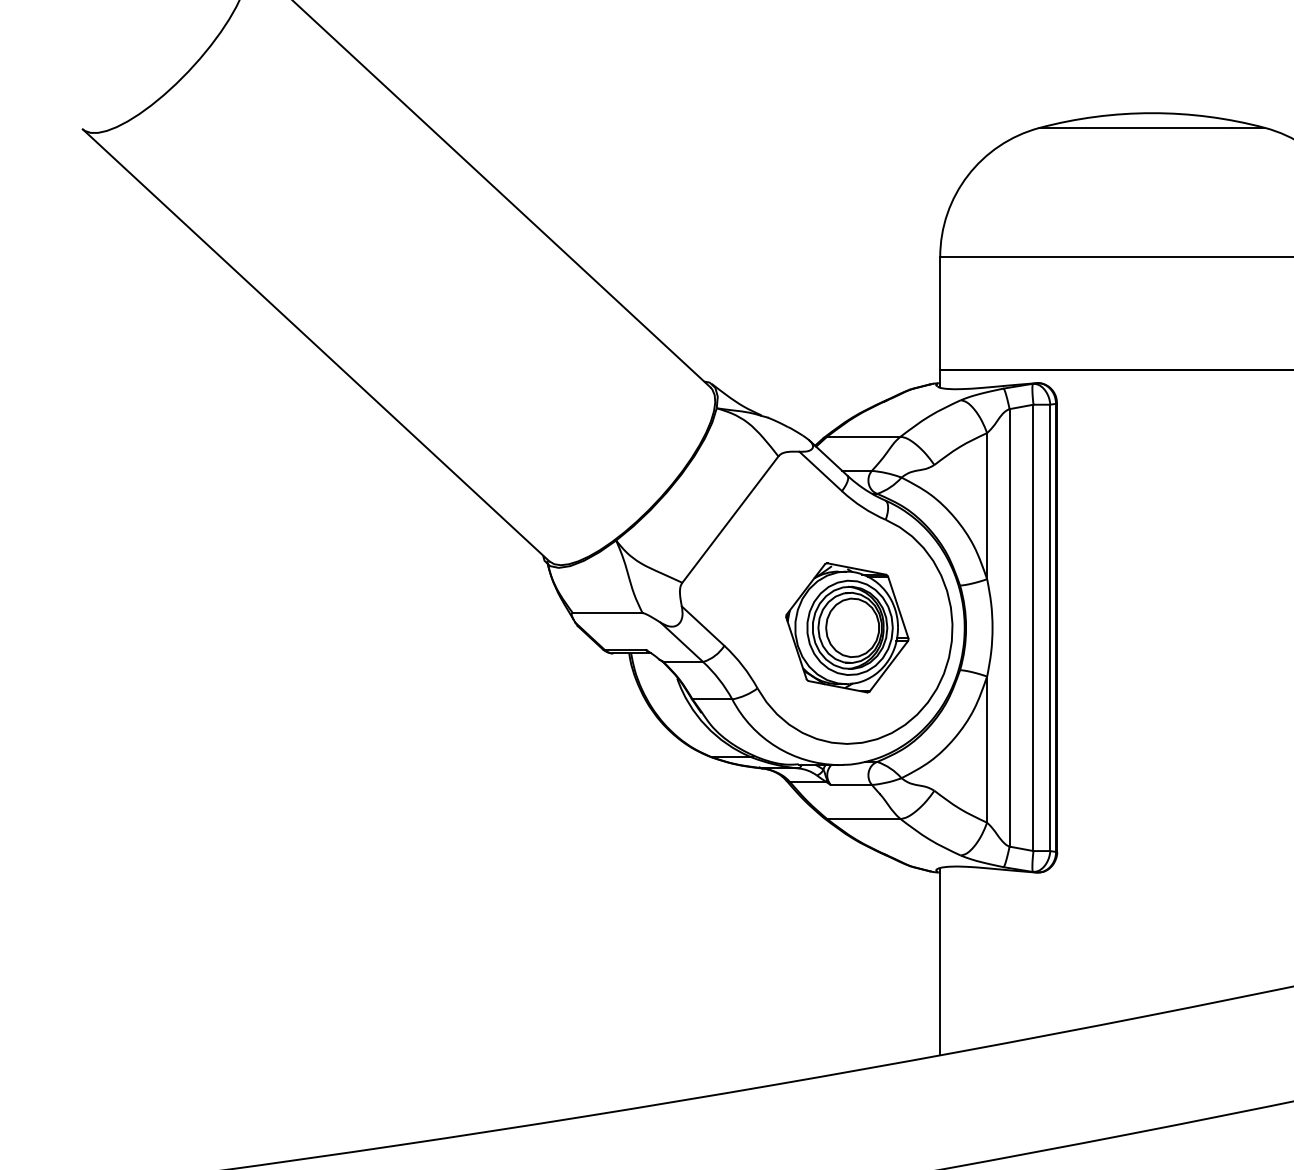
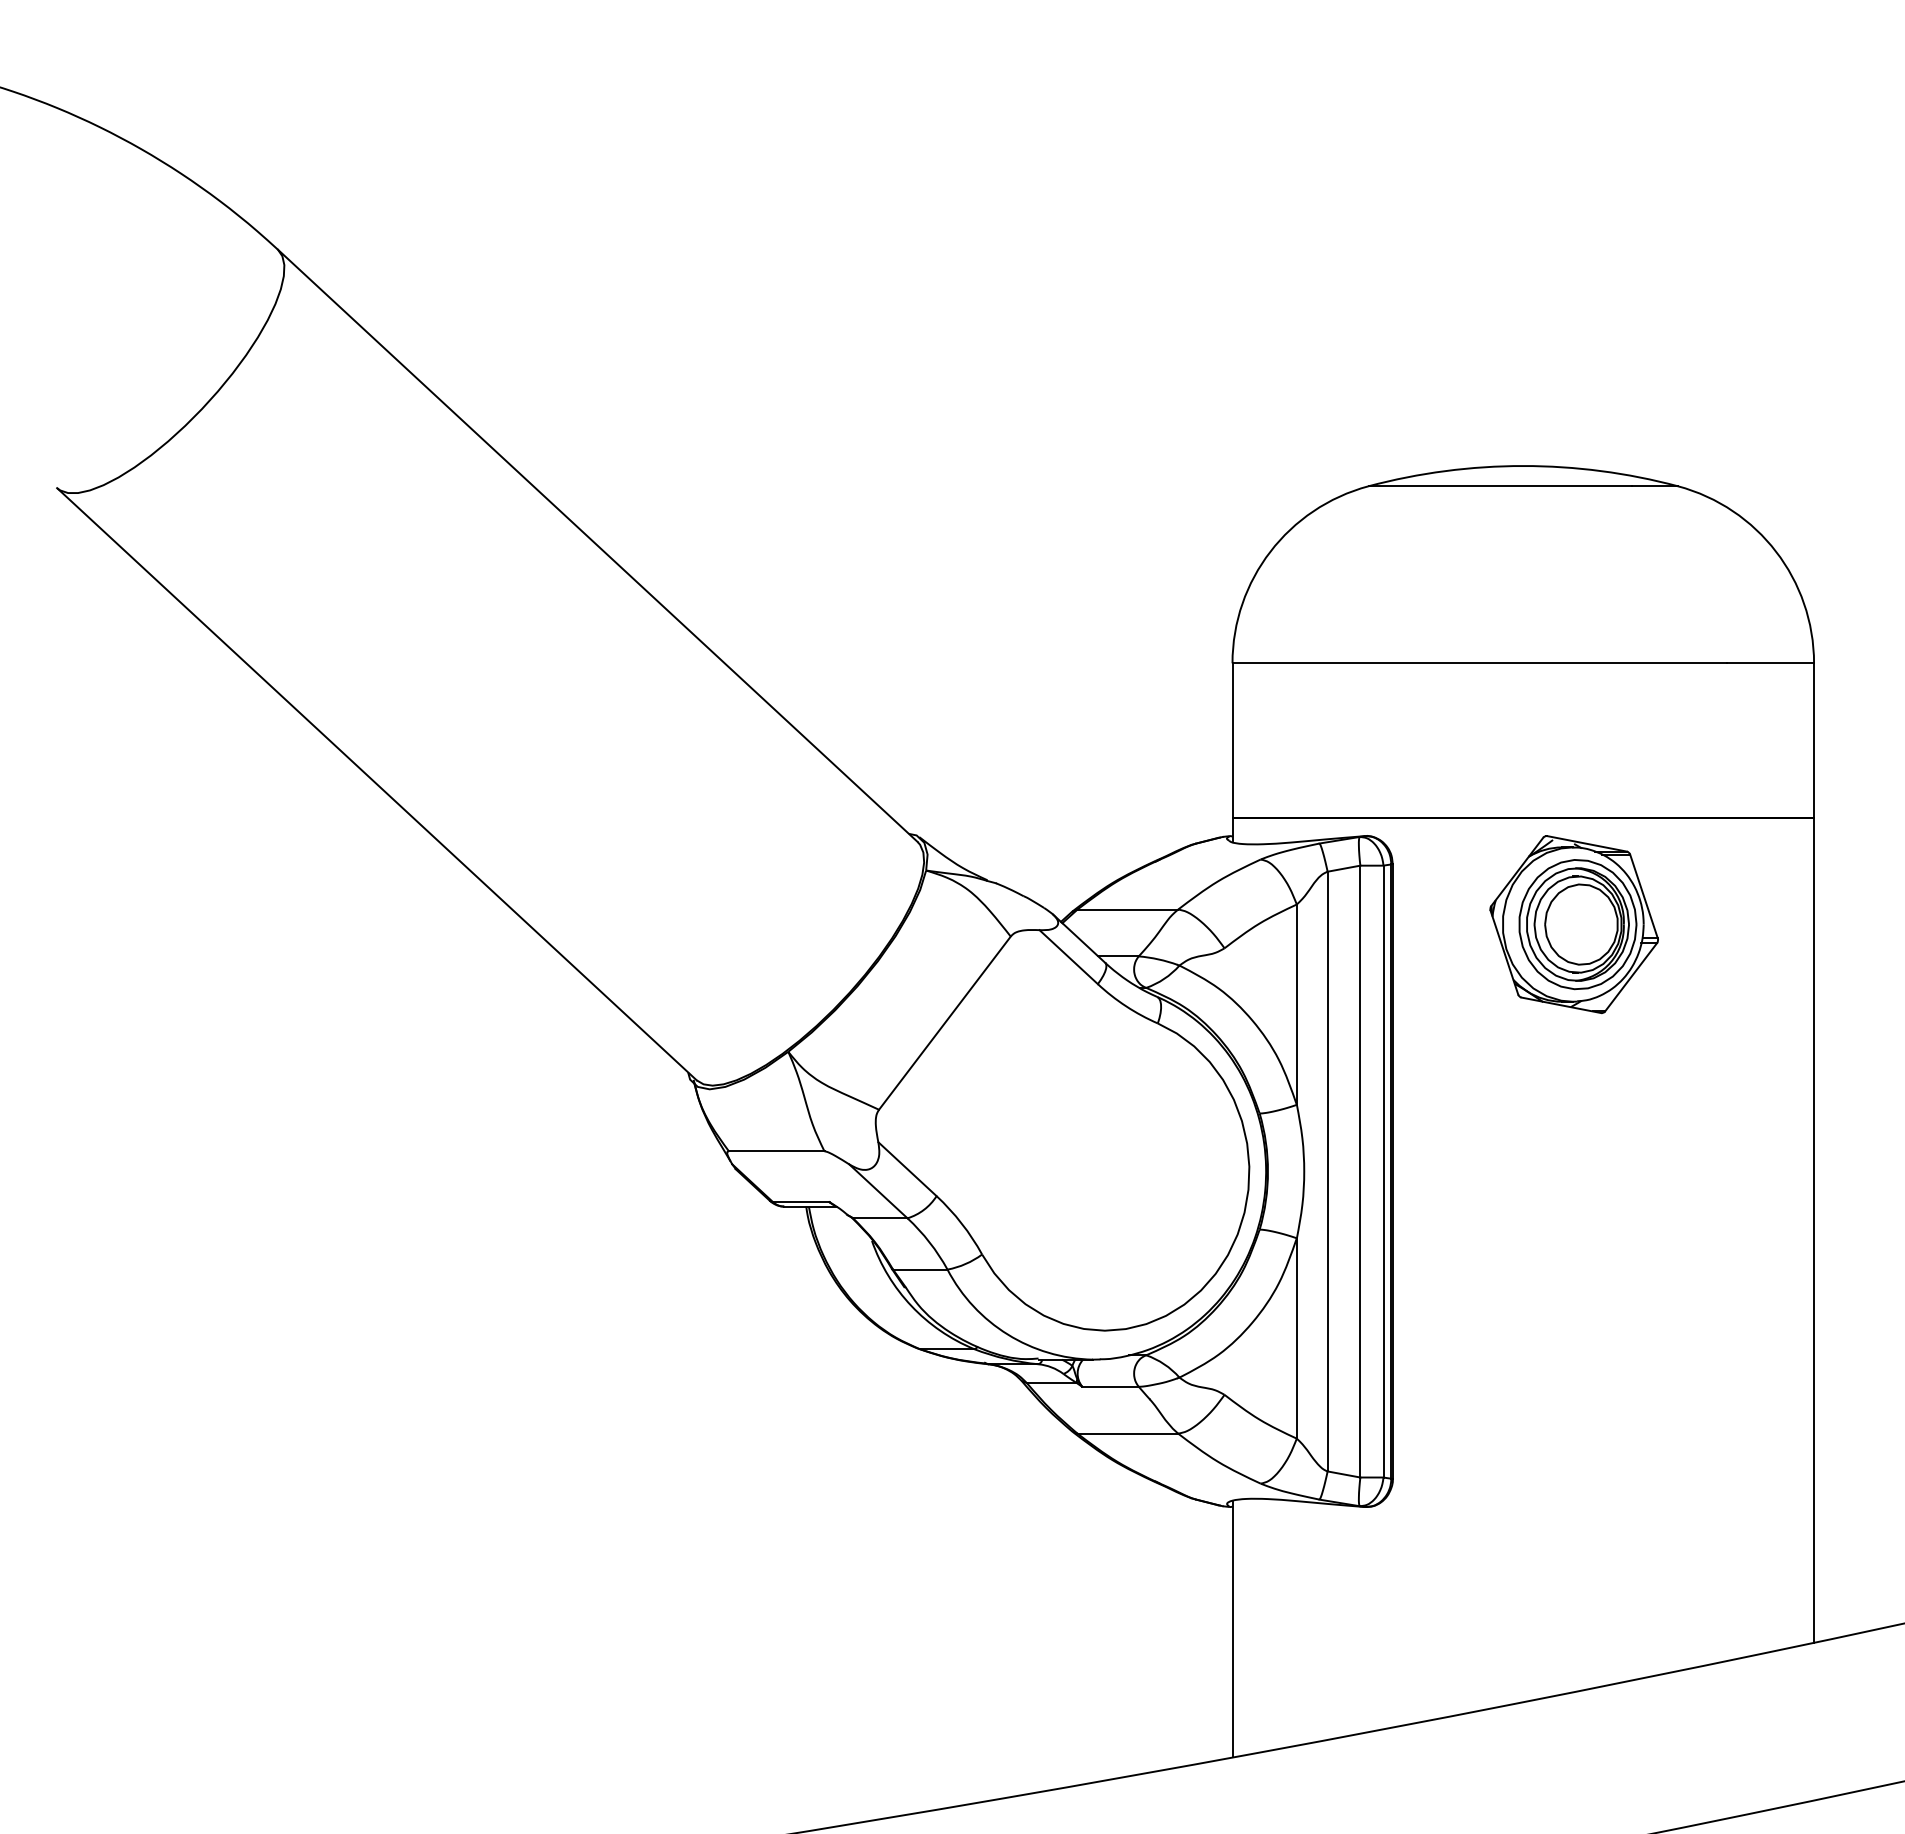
part: (846, 627) -> (1573, 924), moved

